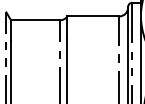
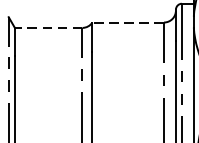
line: (92, 16) -> (126, 22), solid -> dashed
line: (35, 20) -> (48, 28), solid -> dashed

